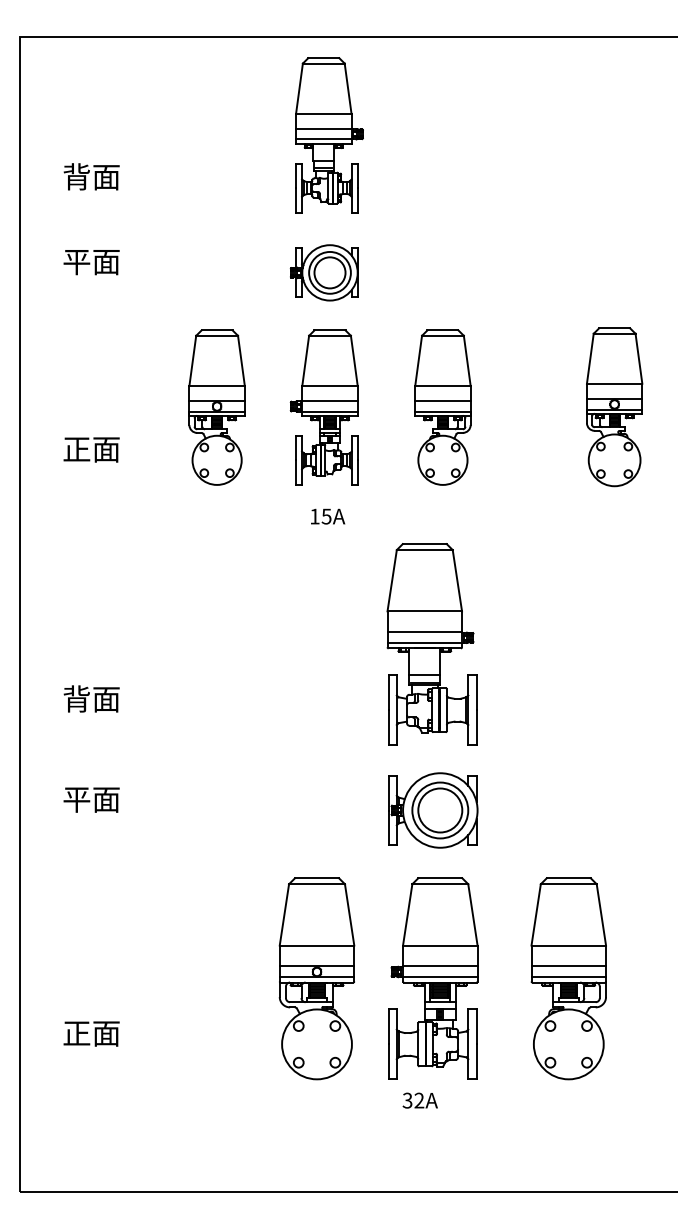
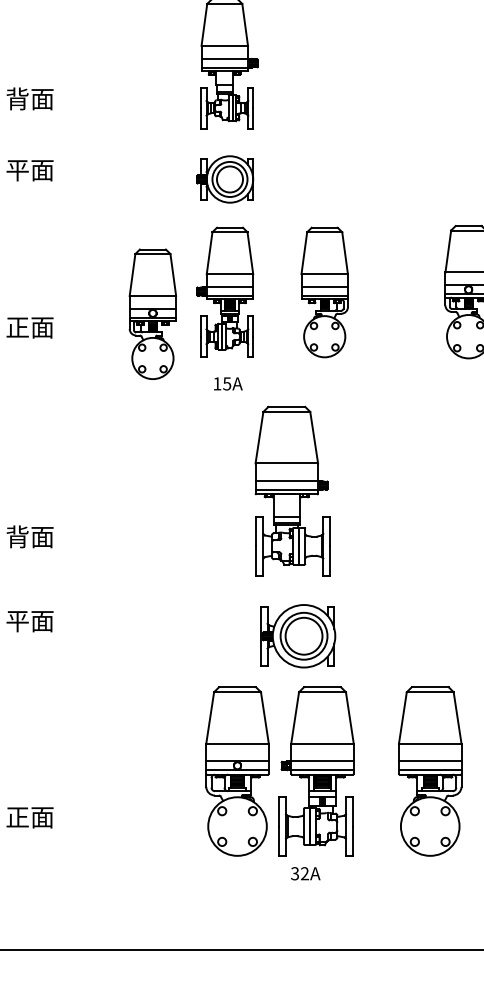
part: (216, 407) -> (152, 314), moved
part: (431, 644) -> (292, 491), moved
part: (433, 810) -> (298, 636), moved
part: (316, 978) -> (237, 771), moved

